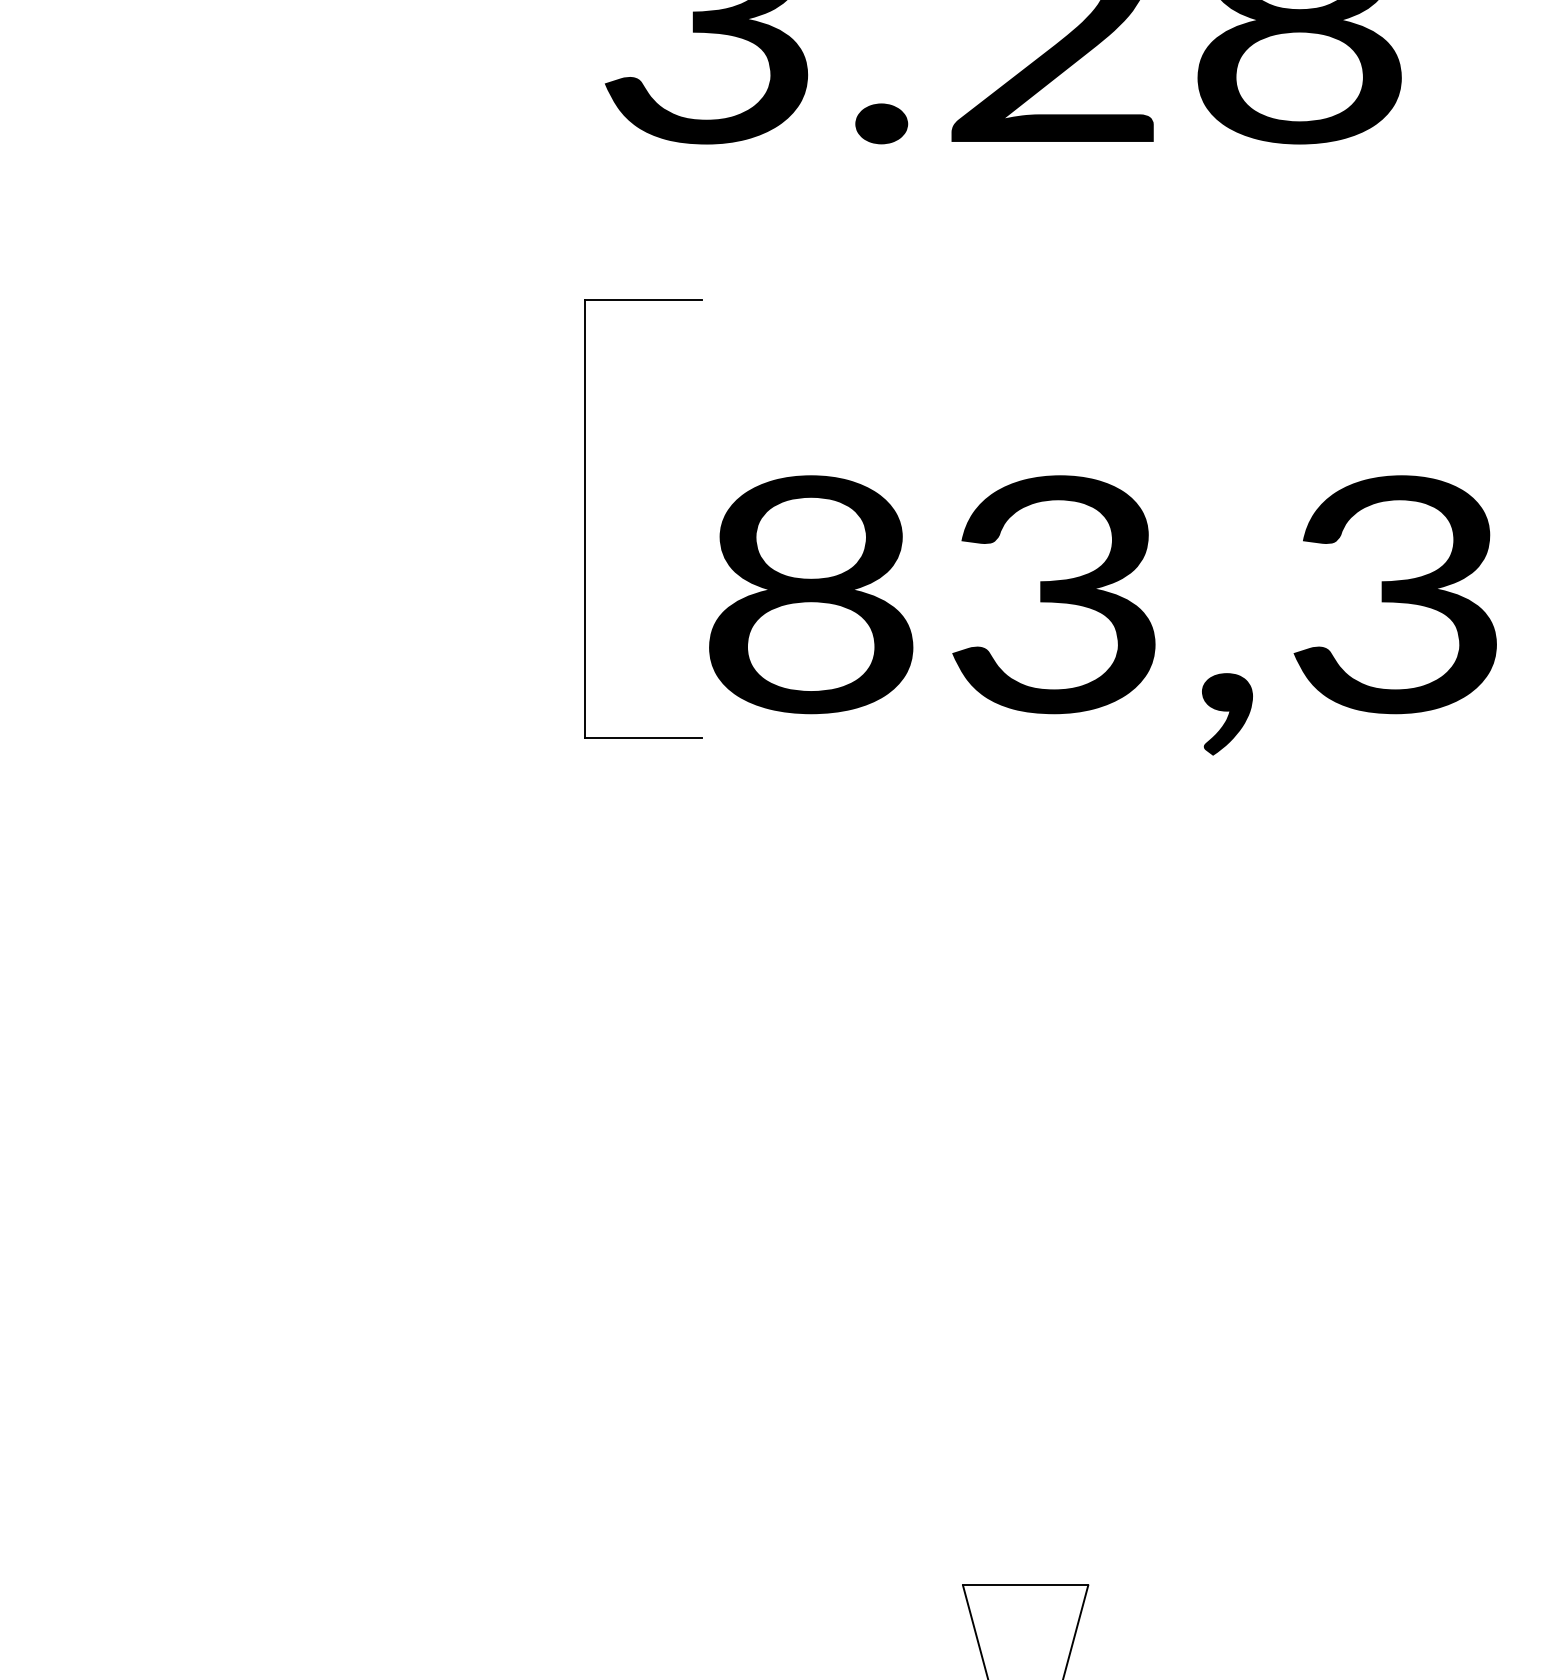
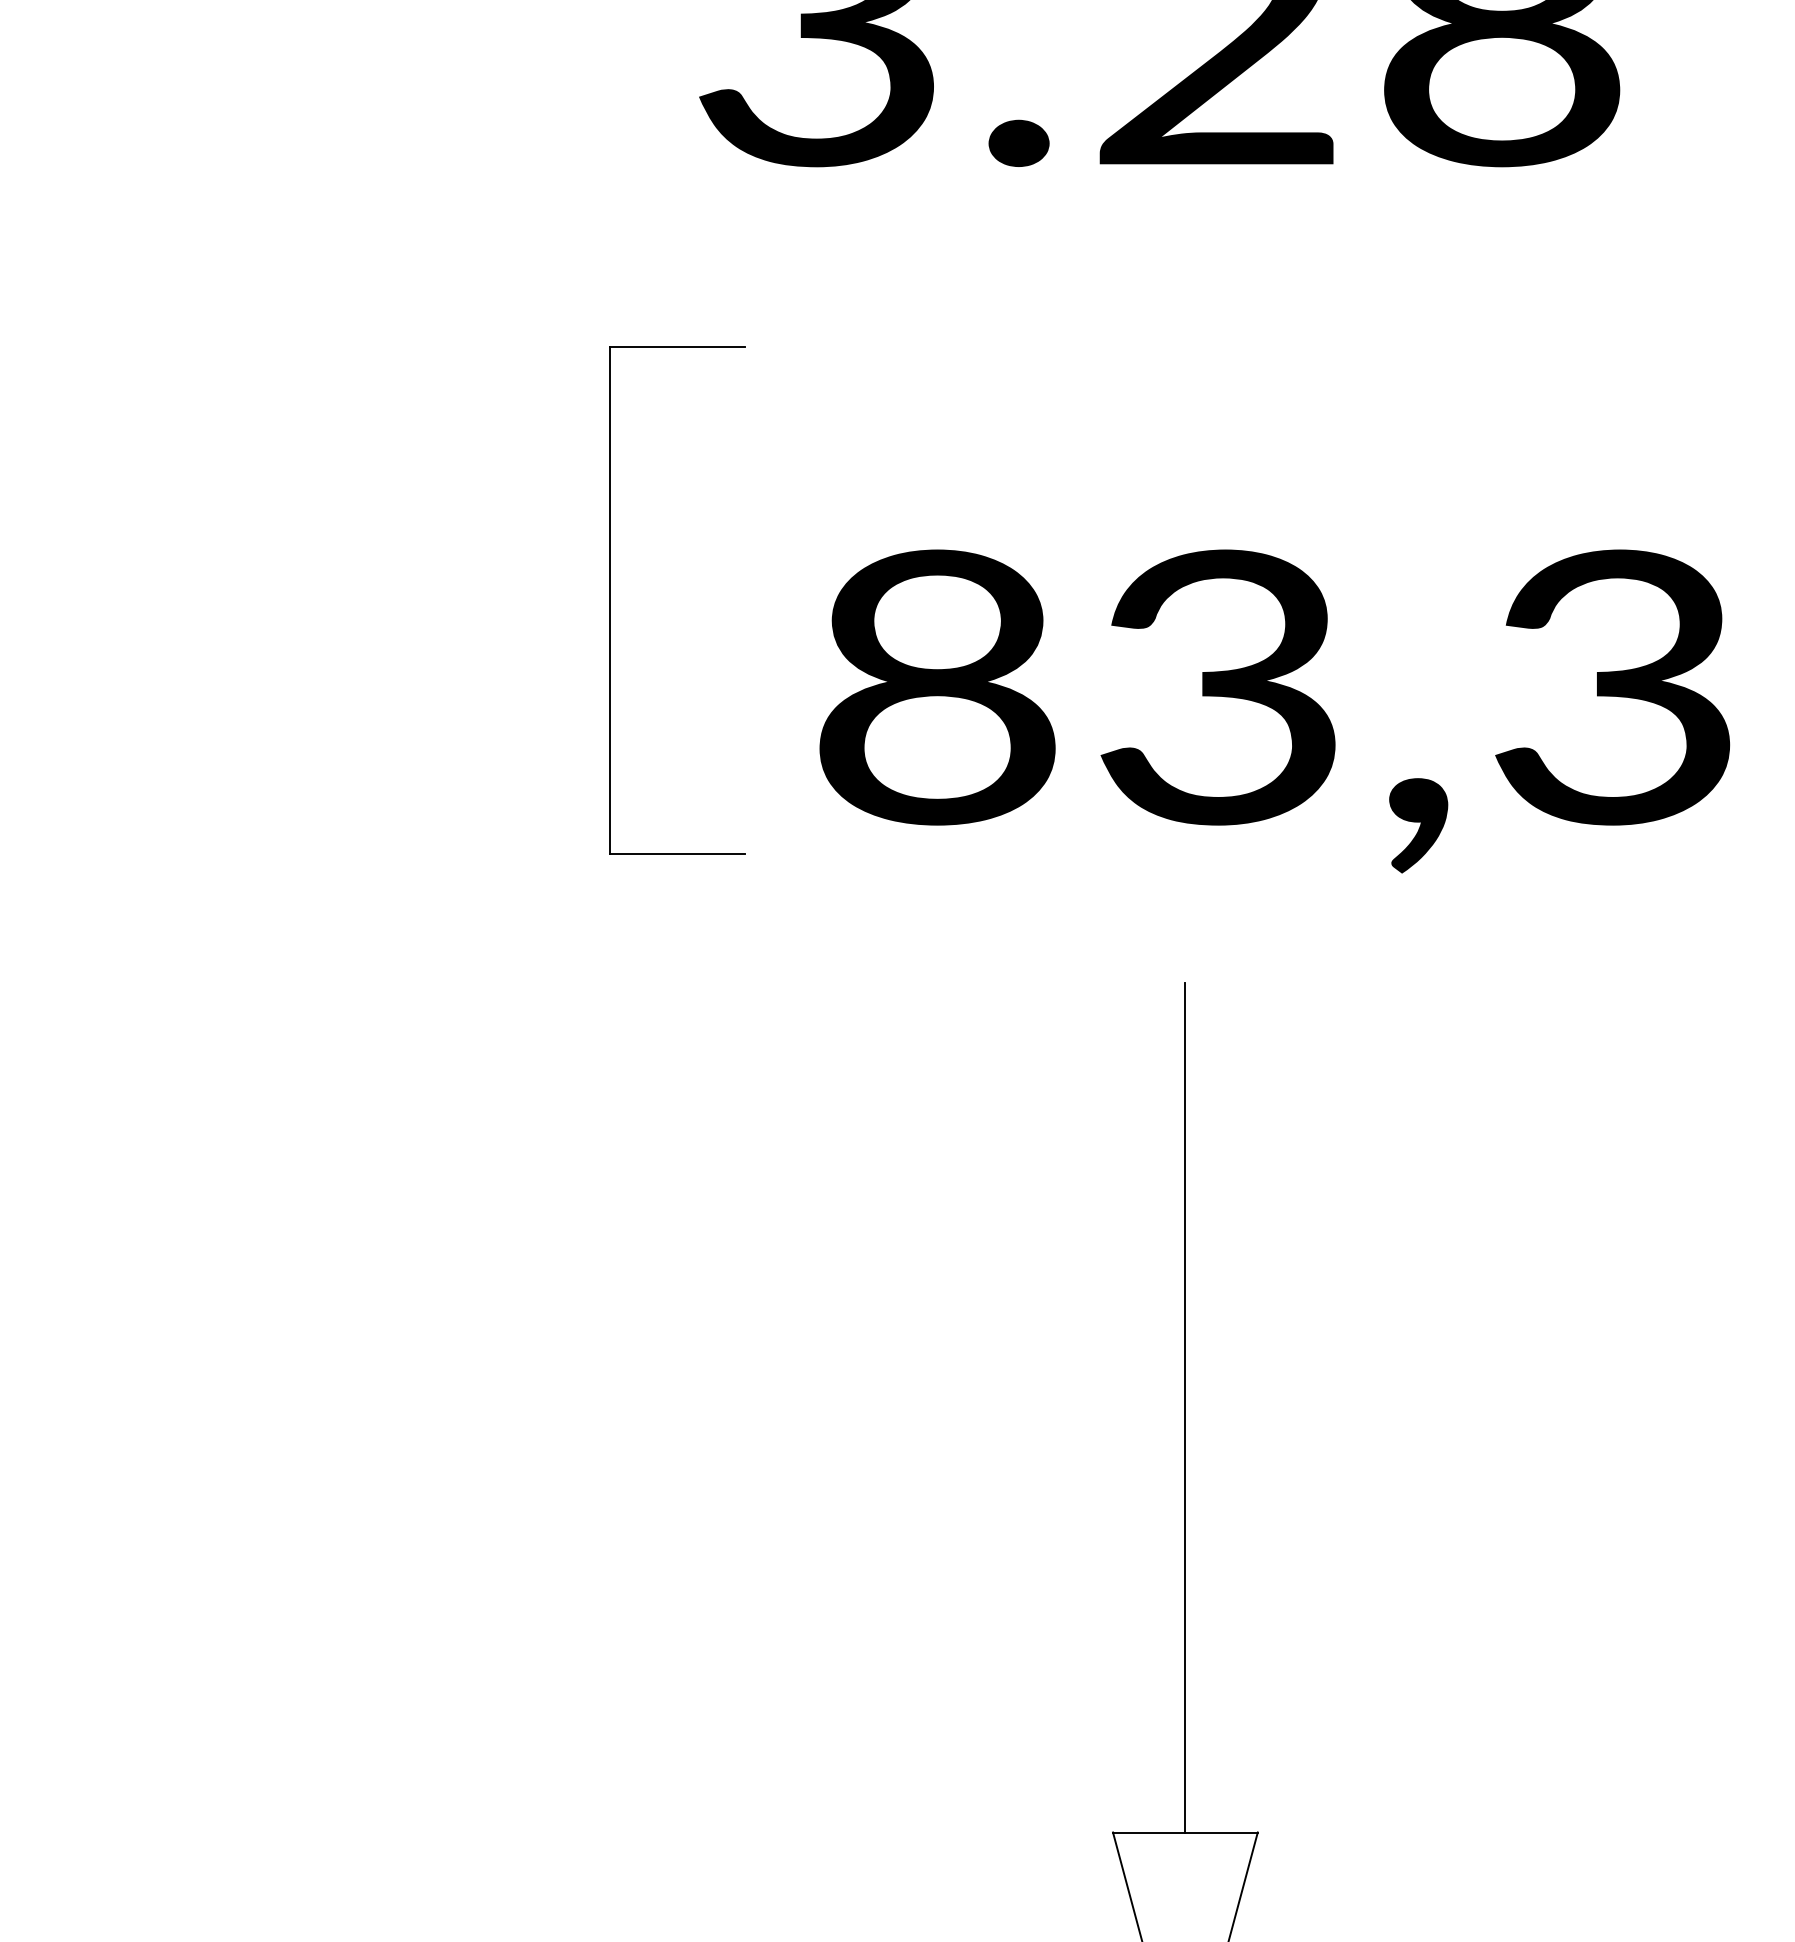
part: (585, 519) -> (610, 600), moved
line: (1025, 1217) -> (1185, 1407), added

